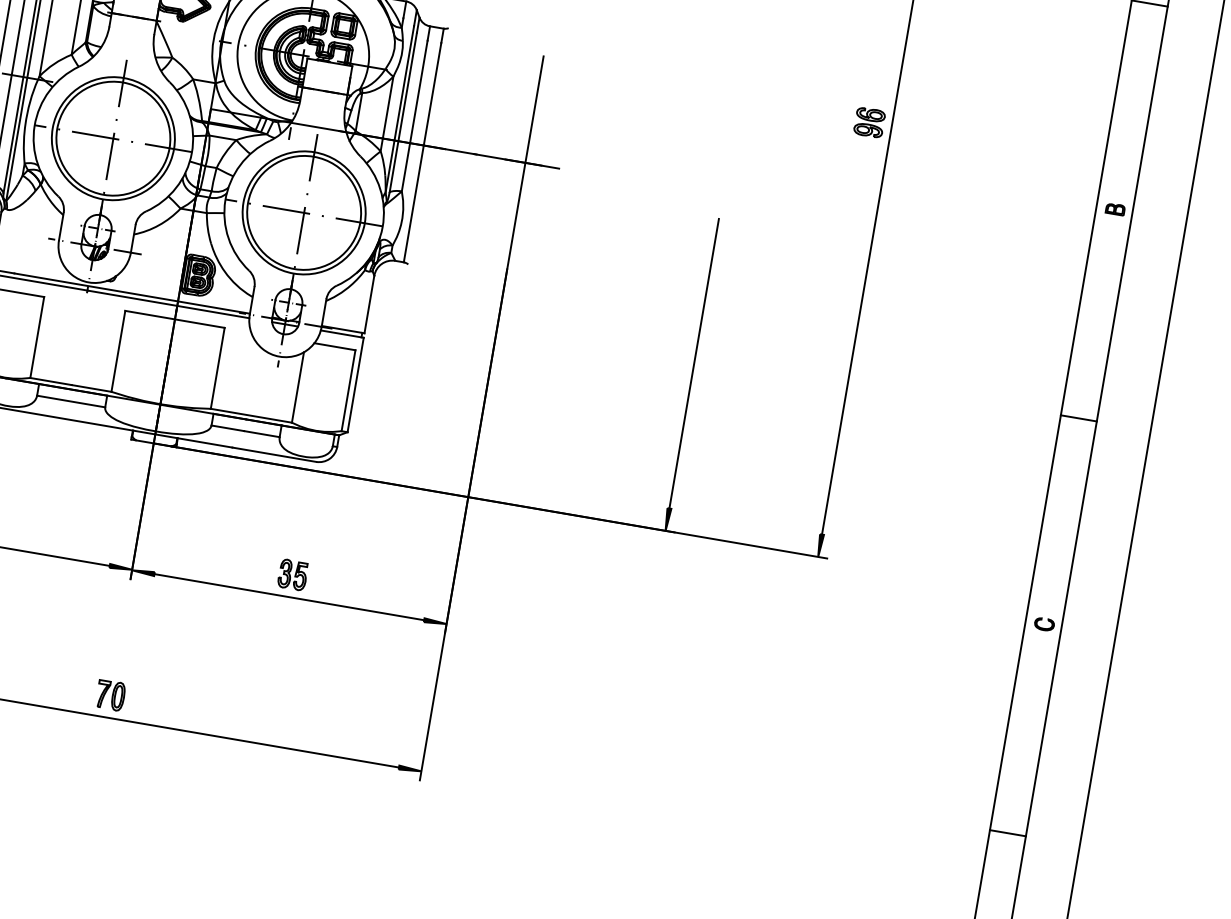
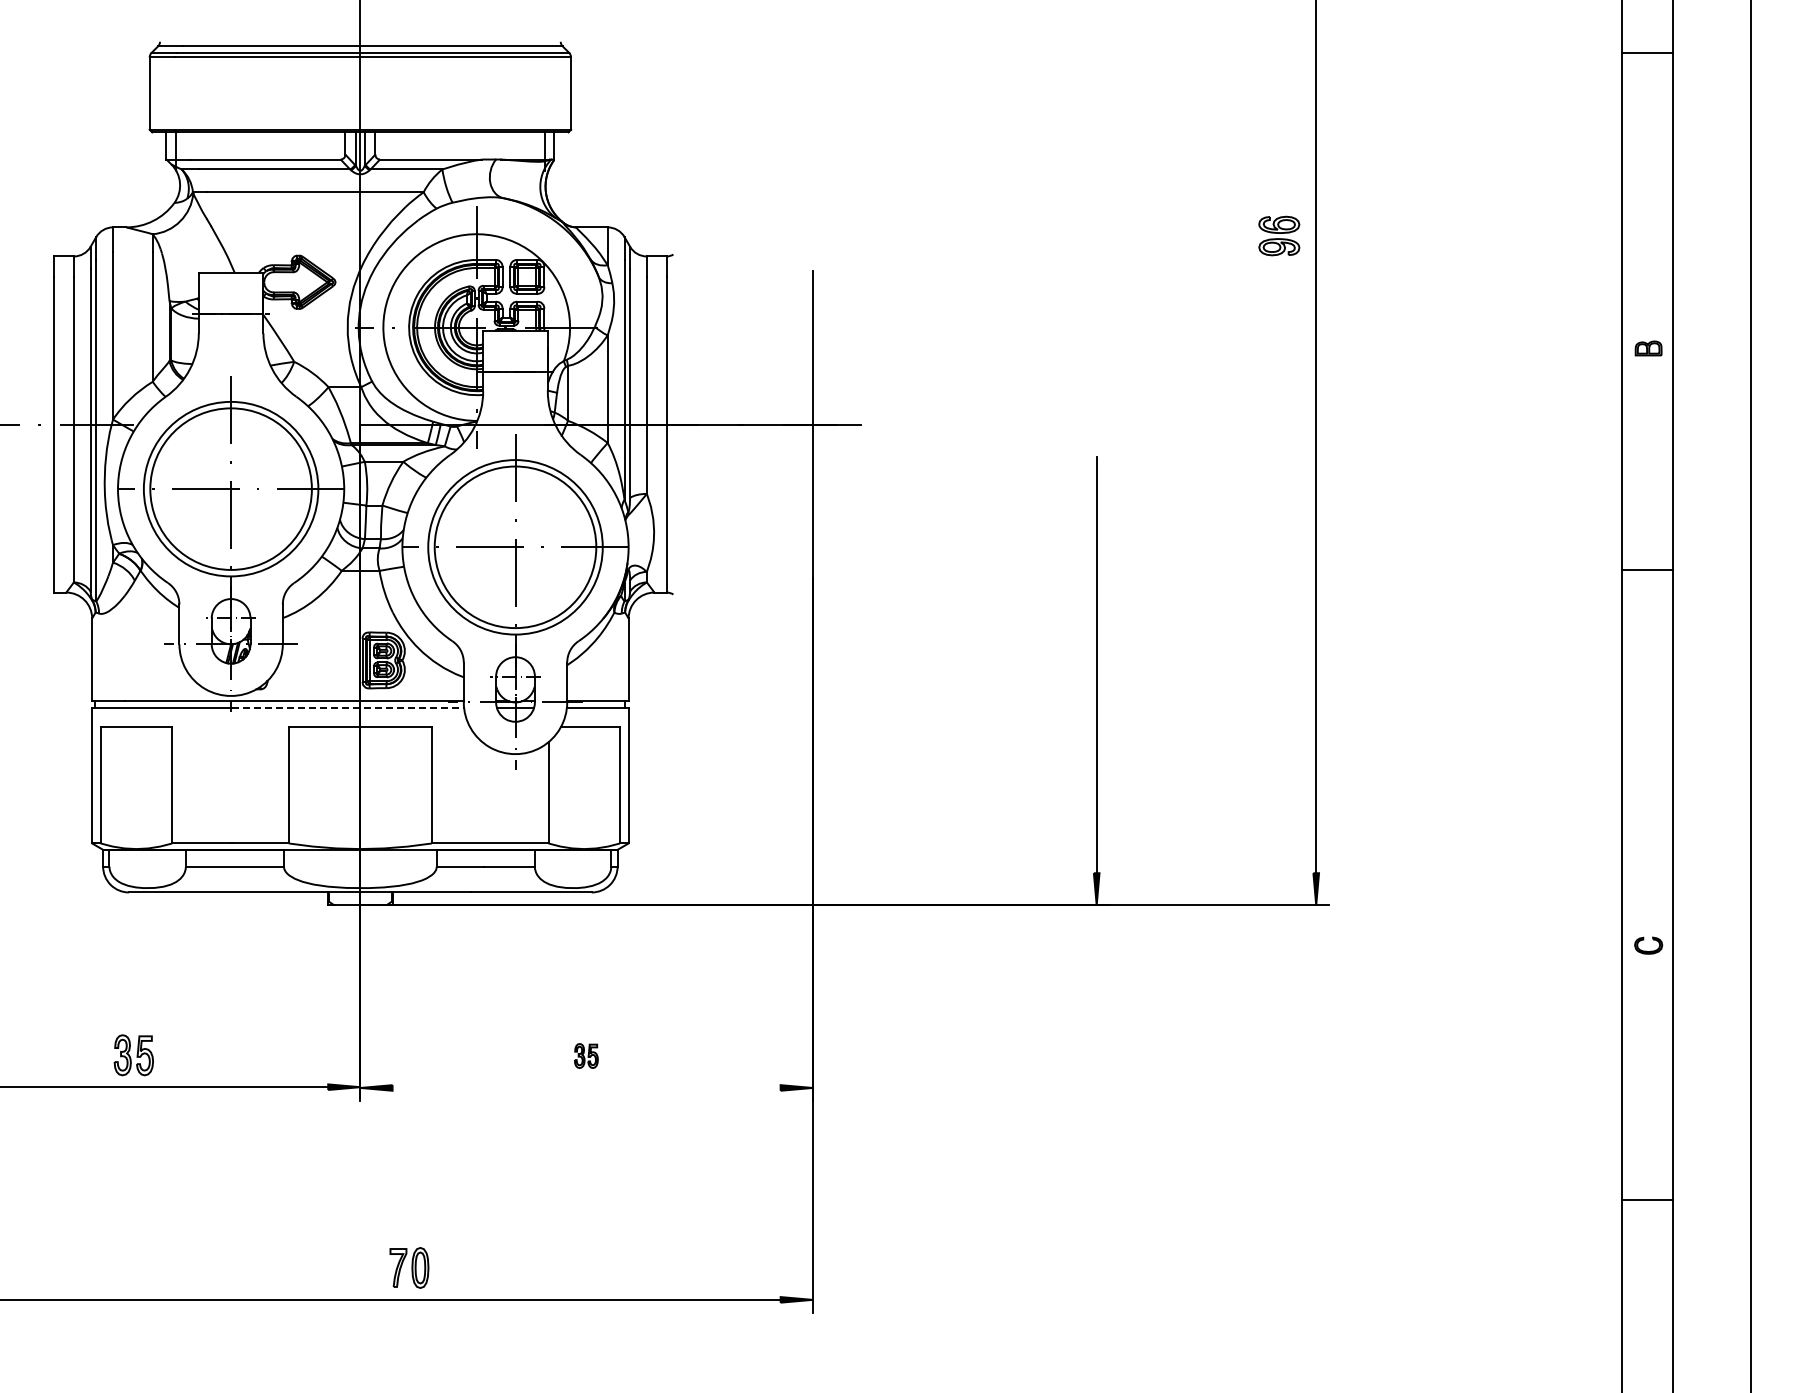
part: (869, 122) -> (1279, 235), moved
line: (169, 304) -> (348, 707), solid -> dashed
line: (1078, 418) -> (1647, 570), moved
part: (293, 574) -> (586, 1055), size x0.6
line: (289, 596) -> (586, 1087), removed
part: (110, 695) -> (409, 1267), moved
line: (1007, 833) -> (1647, 1200), moved

